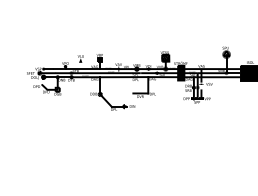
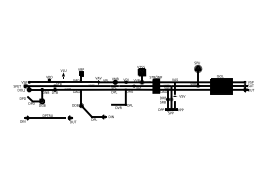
part: (63, 108) -> (47, 118), added

